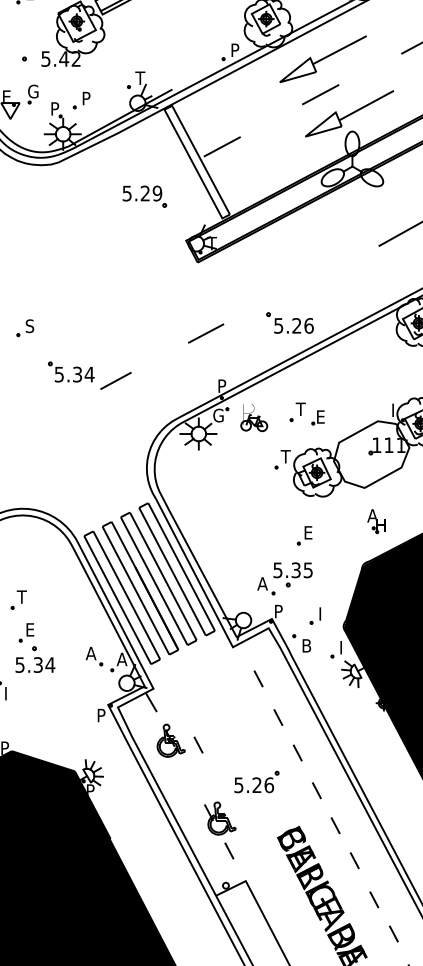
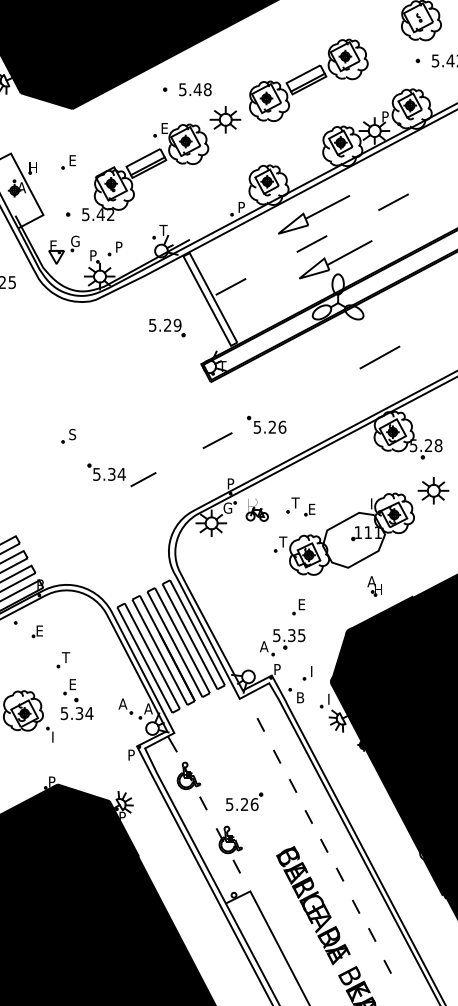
part: (289, 322) -> (266, 424), moved
part: (375, 521) -> (374, 586), moved
line: (198, 745) -> (203, 803), moved
part: (256, 781) -> (244, 801), moved

